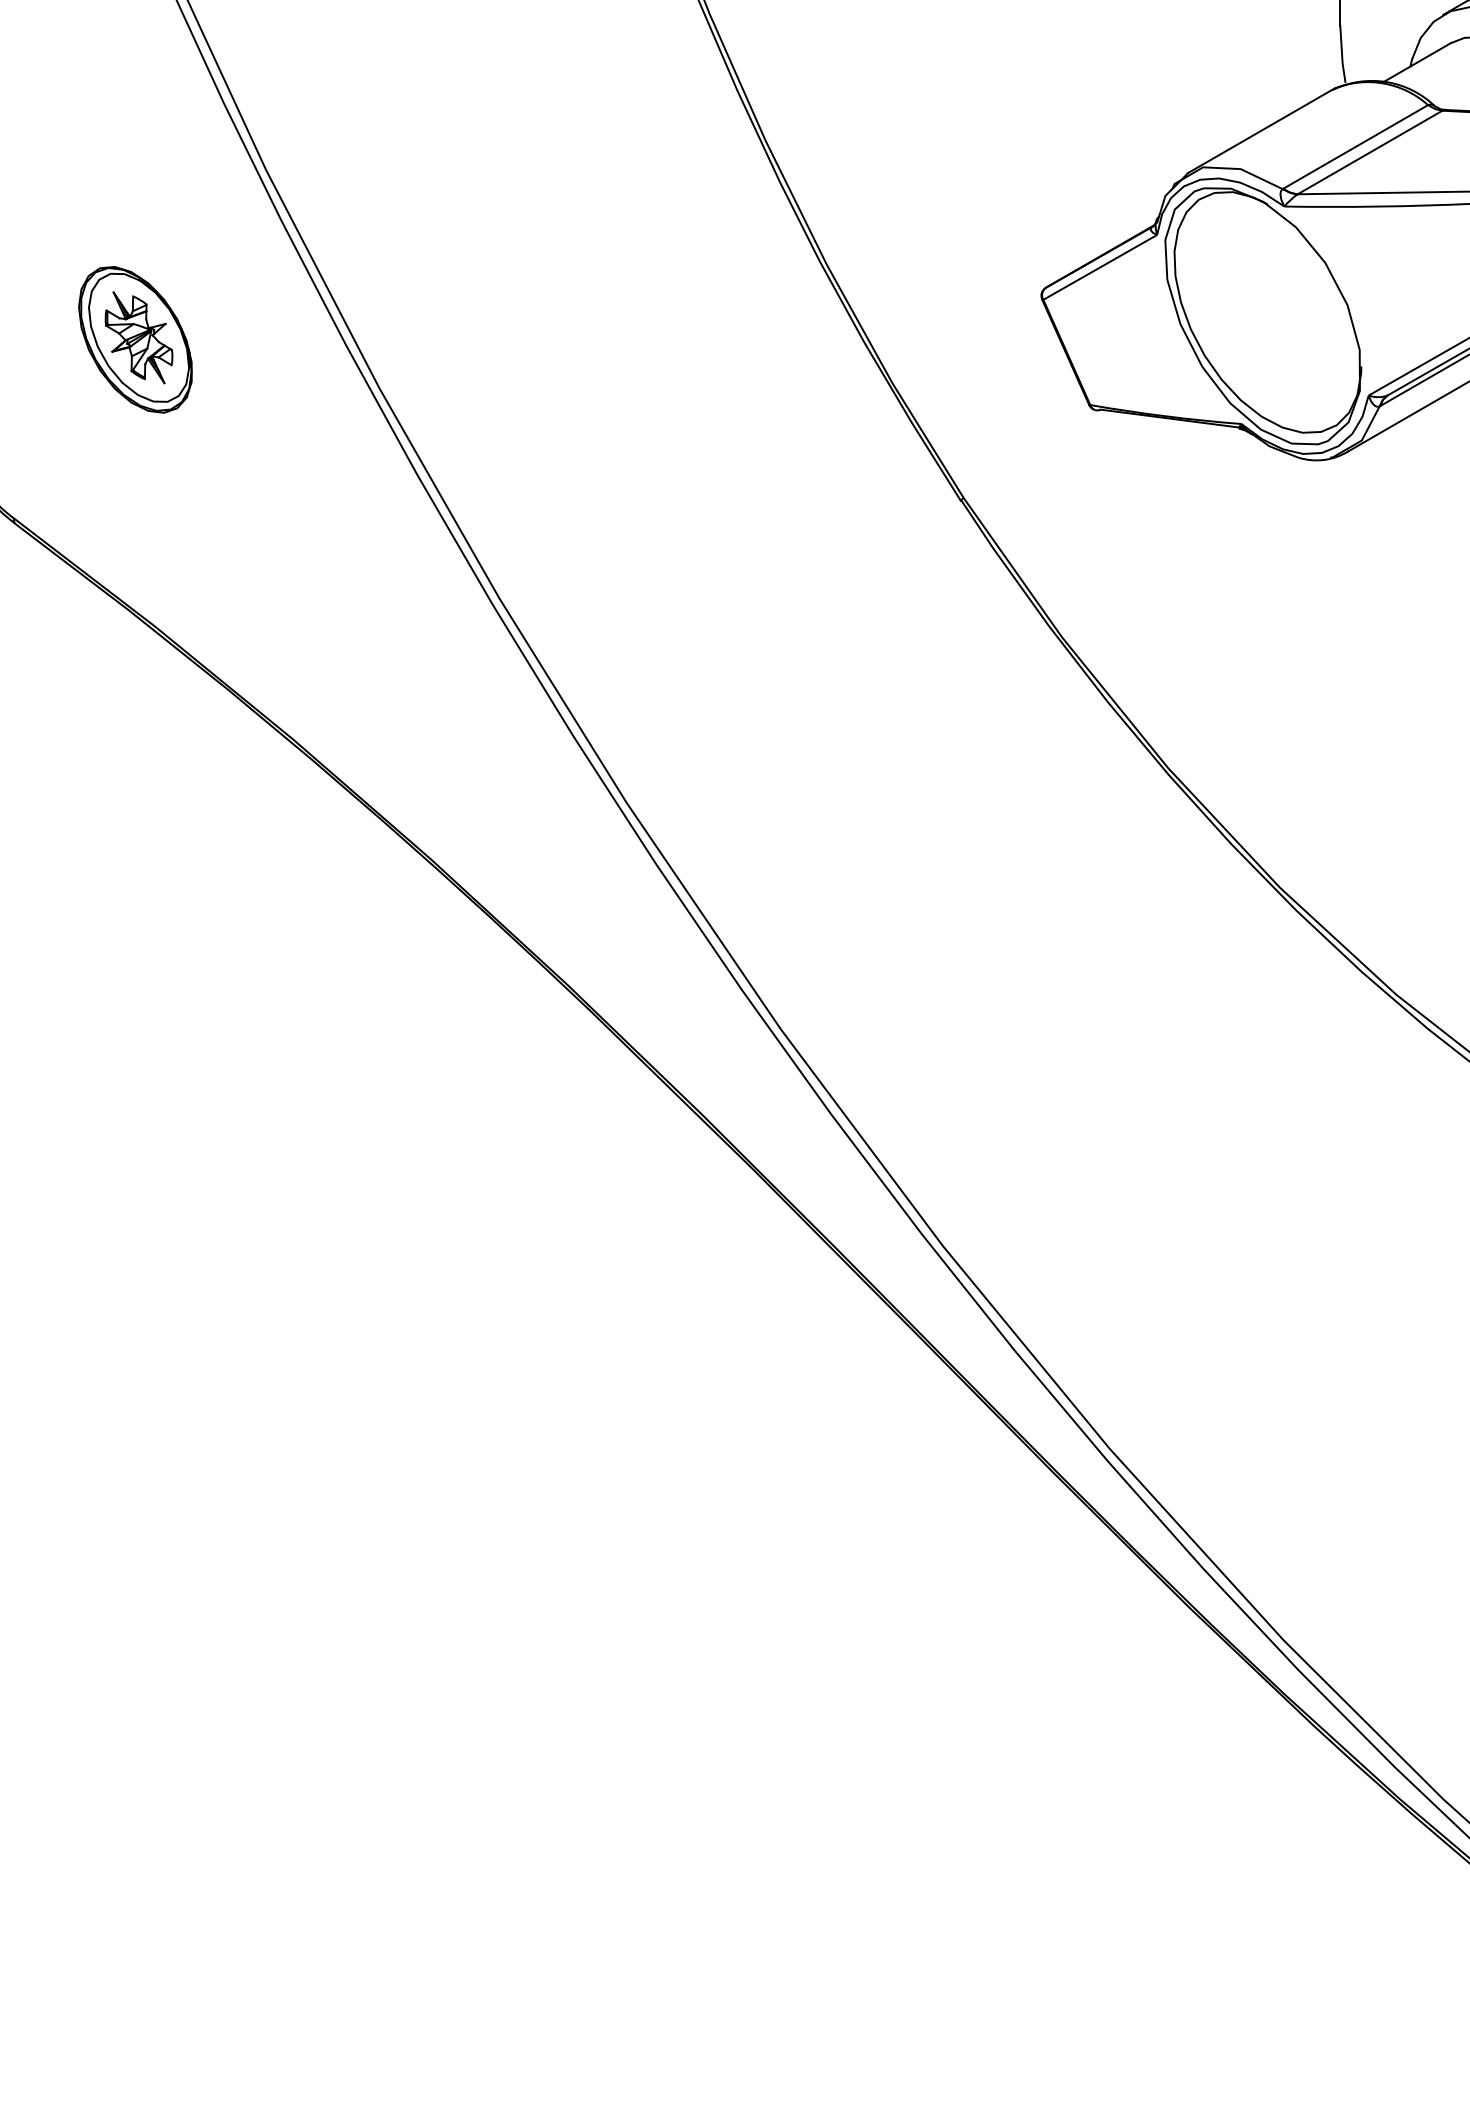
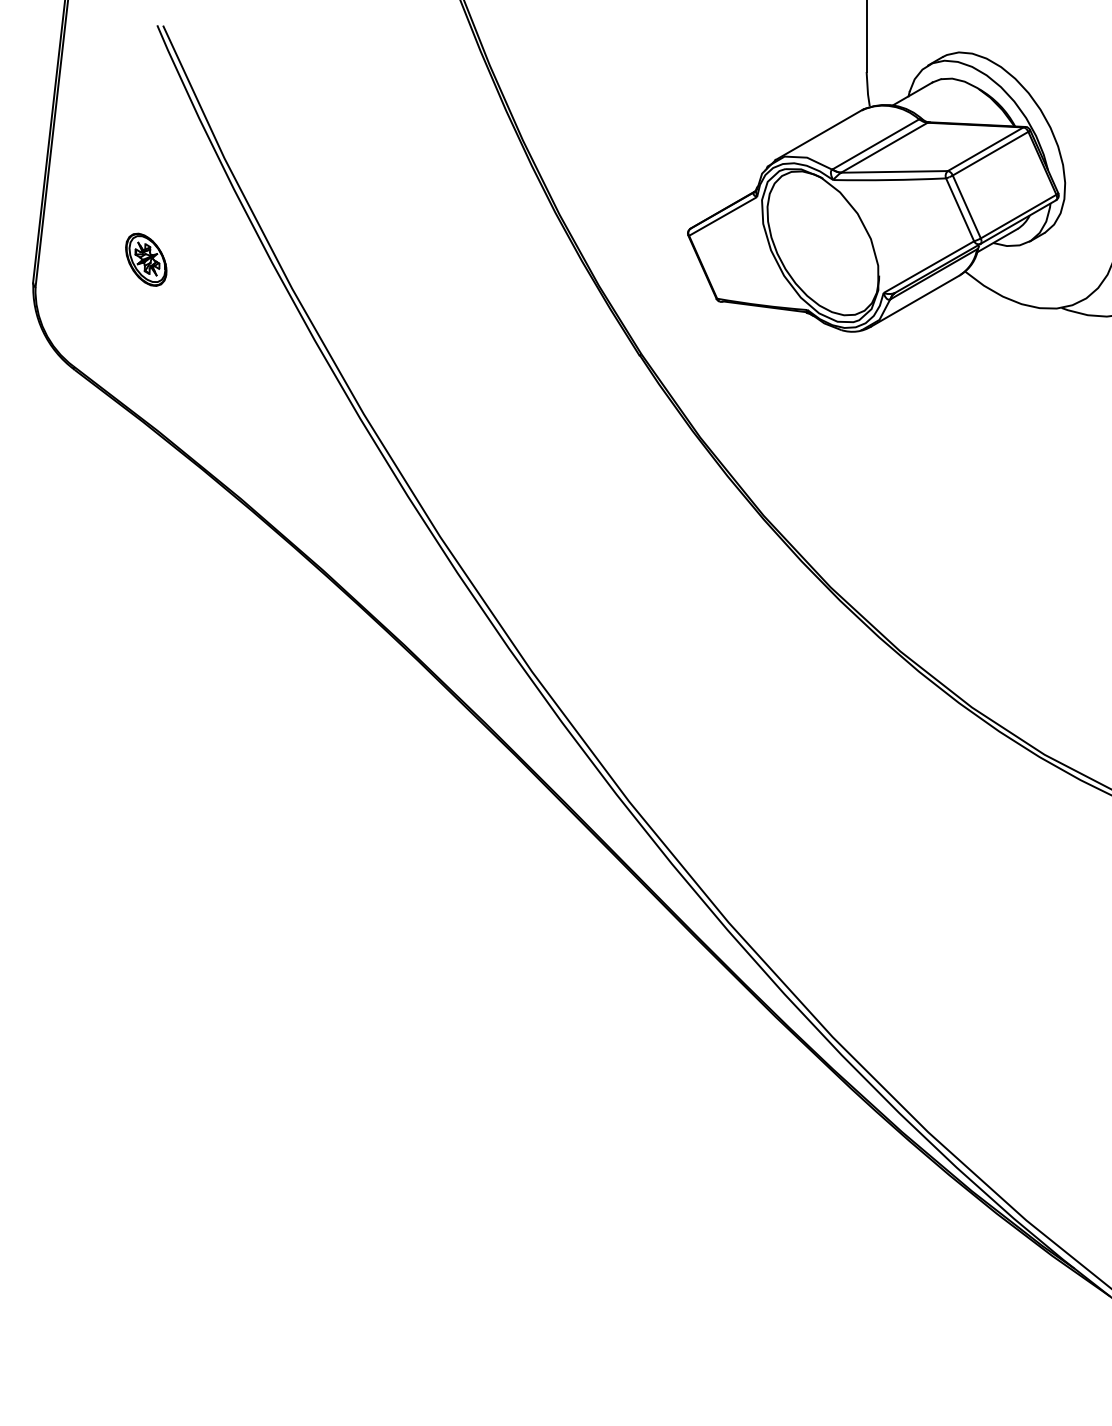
part: (134, 339) -> (145, 259), size x0.6

